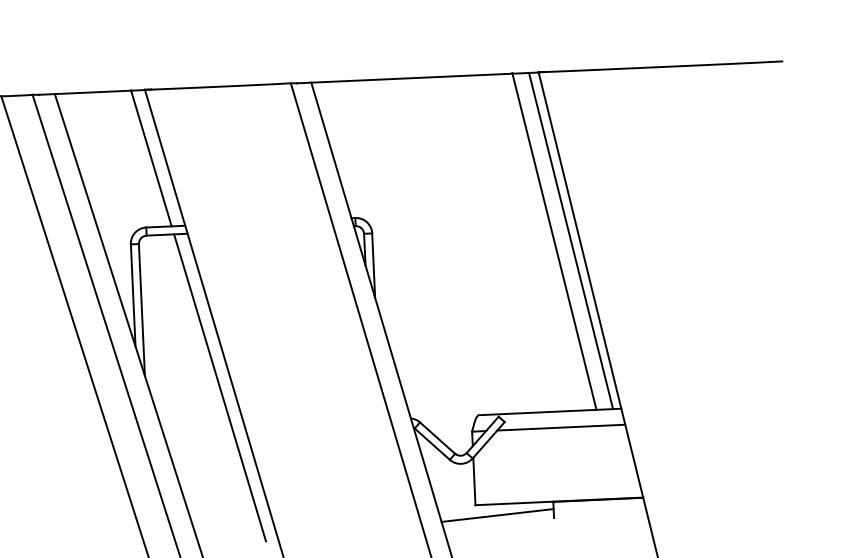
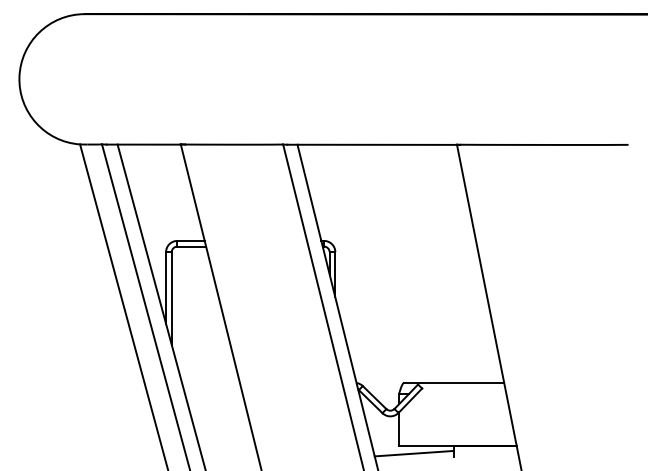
line: (151, 158) -> (183, 192), removed
line: (571, 240) -> (474, 263), removed
line: (554, 241) -> (462, 263), removed
line: (219, 387) -> (223, 355), removed
line: (561, 428) -> (461, 394), removed

